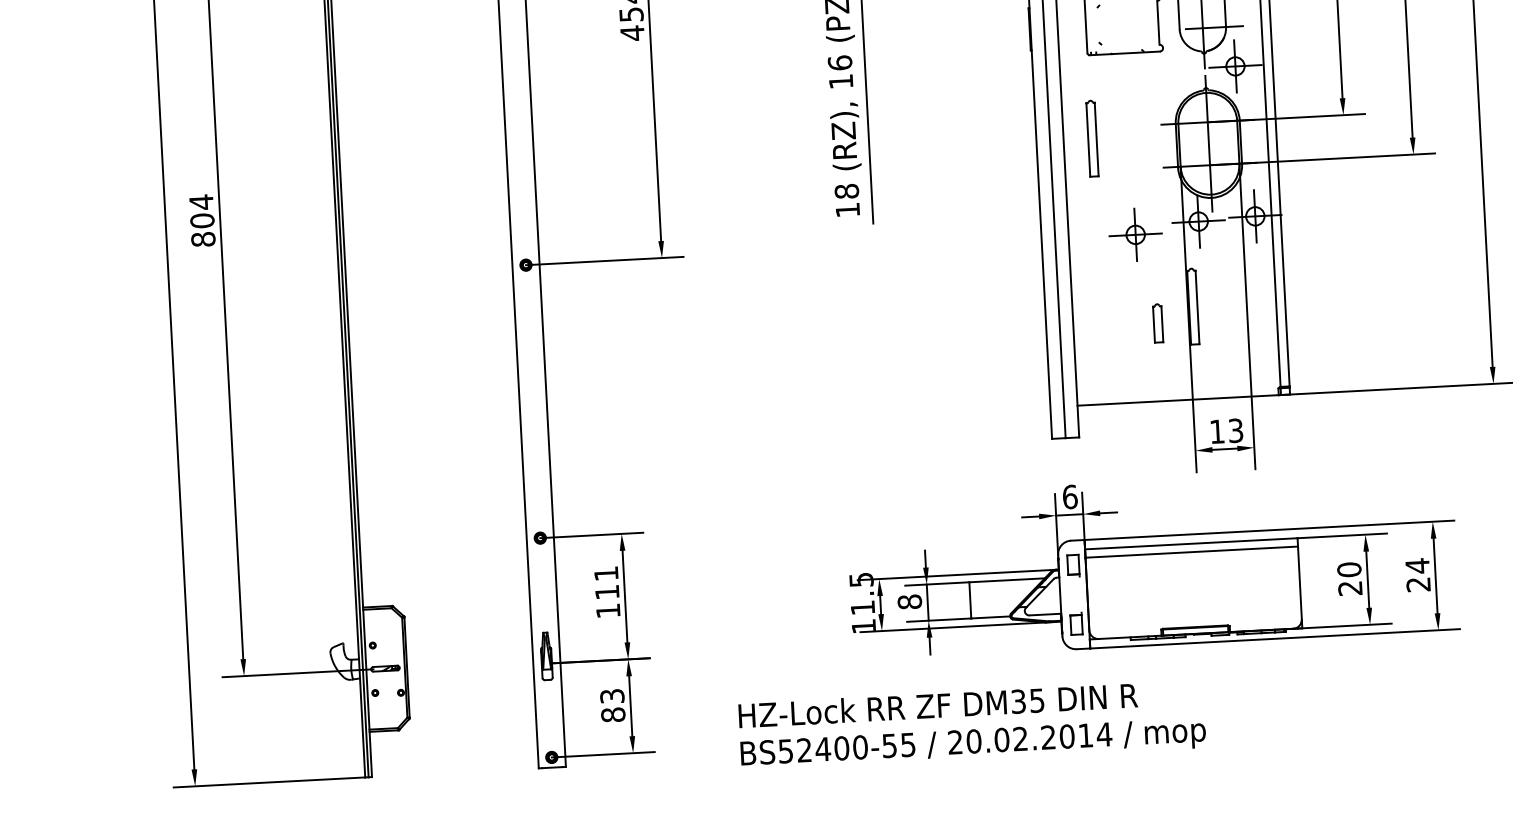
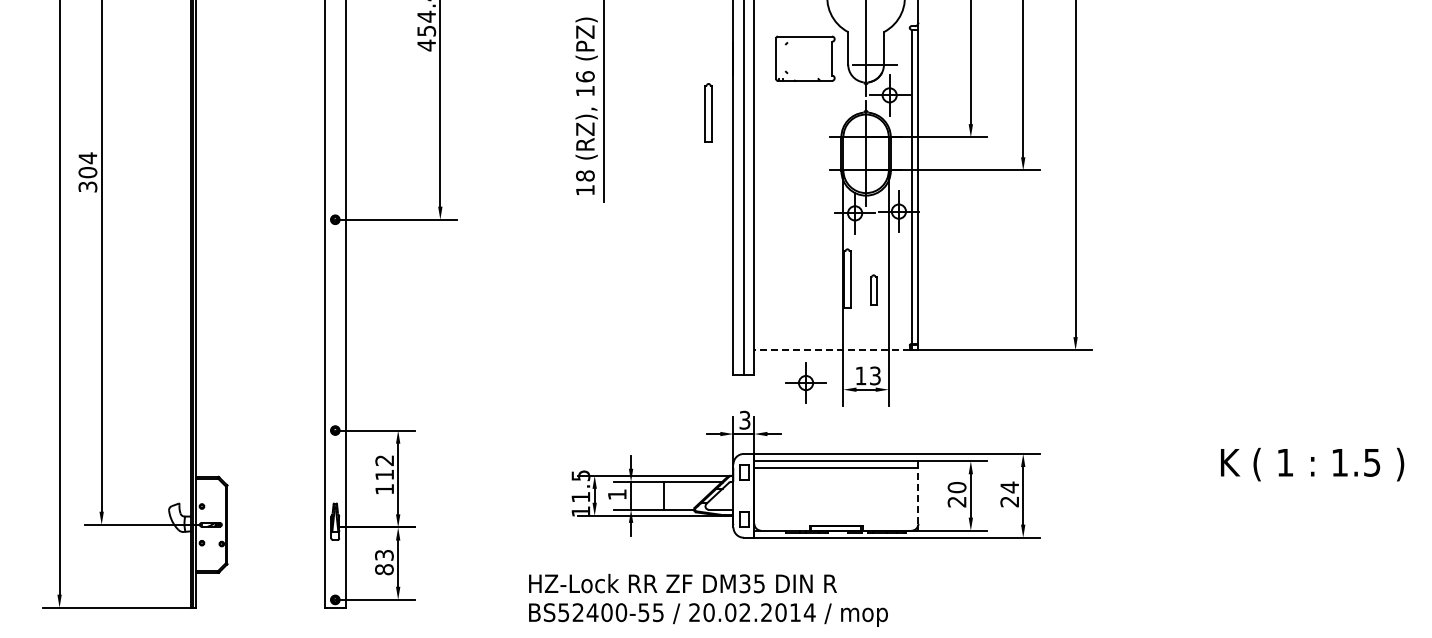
part: (1092, 137) -> (708, 112), moved
part: (1134, 234) -> (805, 382), moved
text: (202, 238) -> (87, 186), 804 -> 304
part: (1157, 322) -> (873, 289), moved
line: (1178, 400) -> (832, 350), solid -> dashed
text: (1069, 496) -> (744, 419), 6 -> 3
text: (606, 573) -> (384, 460), 111 -> 112
line: (1299, 582) -> (918, 495), solid -> dashed
text: (908, 601) -> (616, 494), 8 -> 1
text: (972, 724) -> (708, 599), moved

